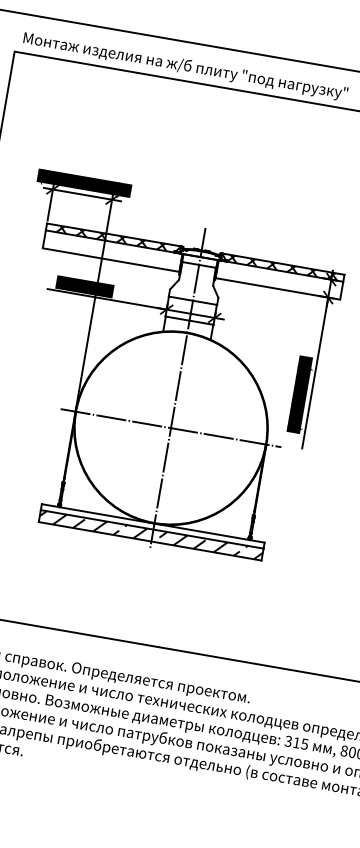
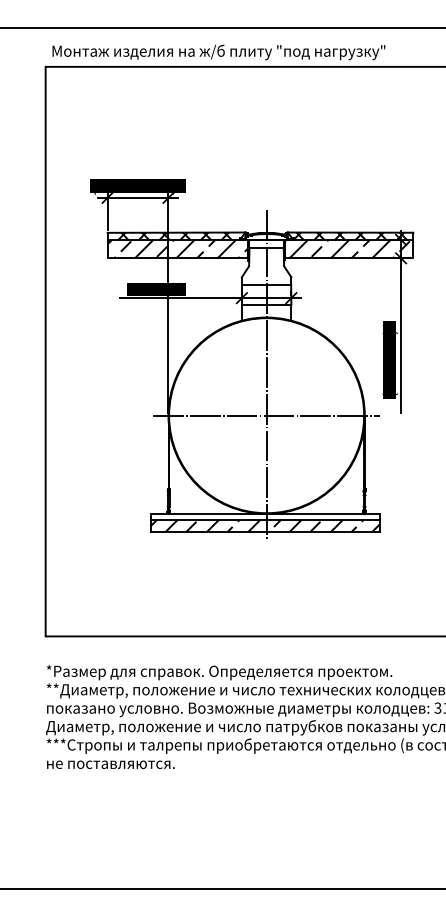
hatch: (112, 250) -> (177, 248), added
hatch: (277, 279) -> (347, 248), added

